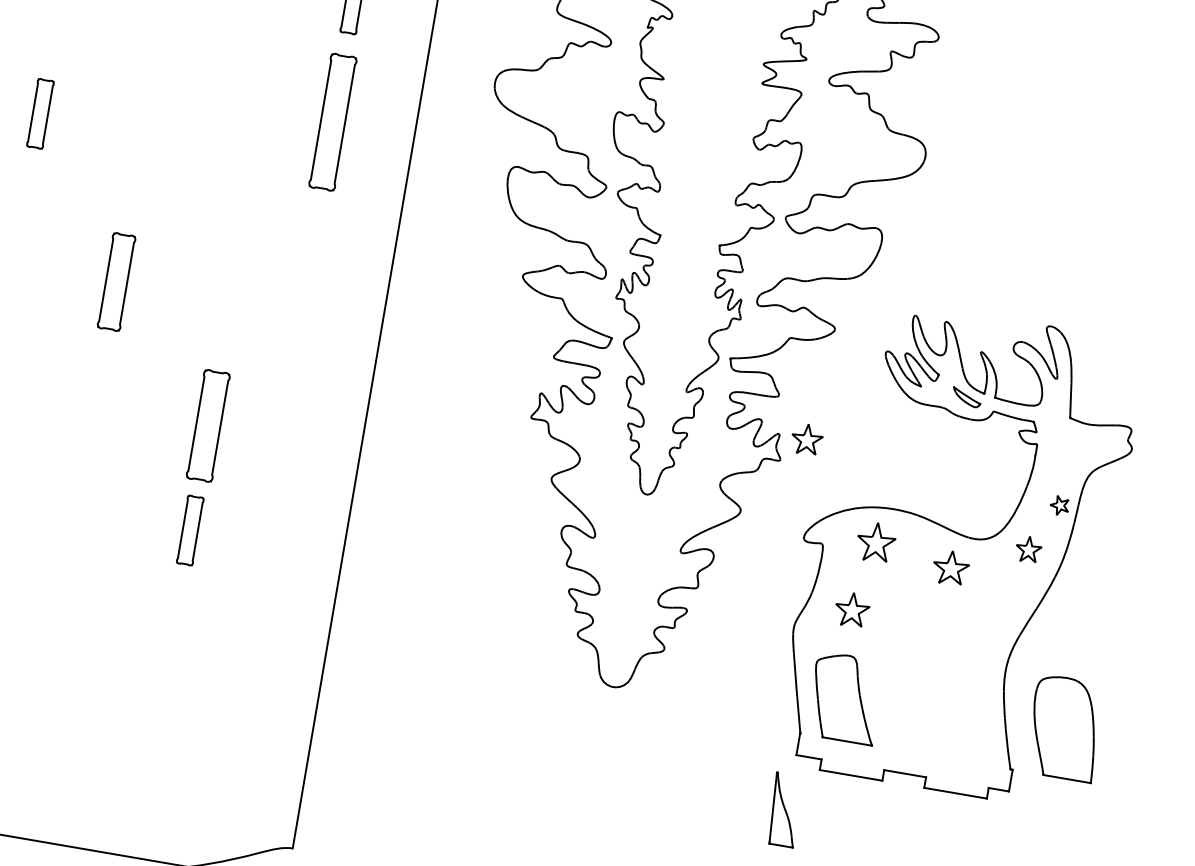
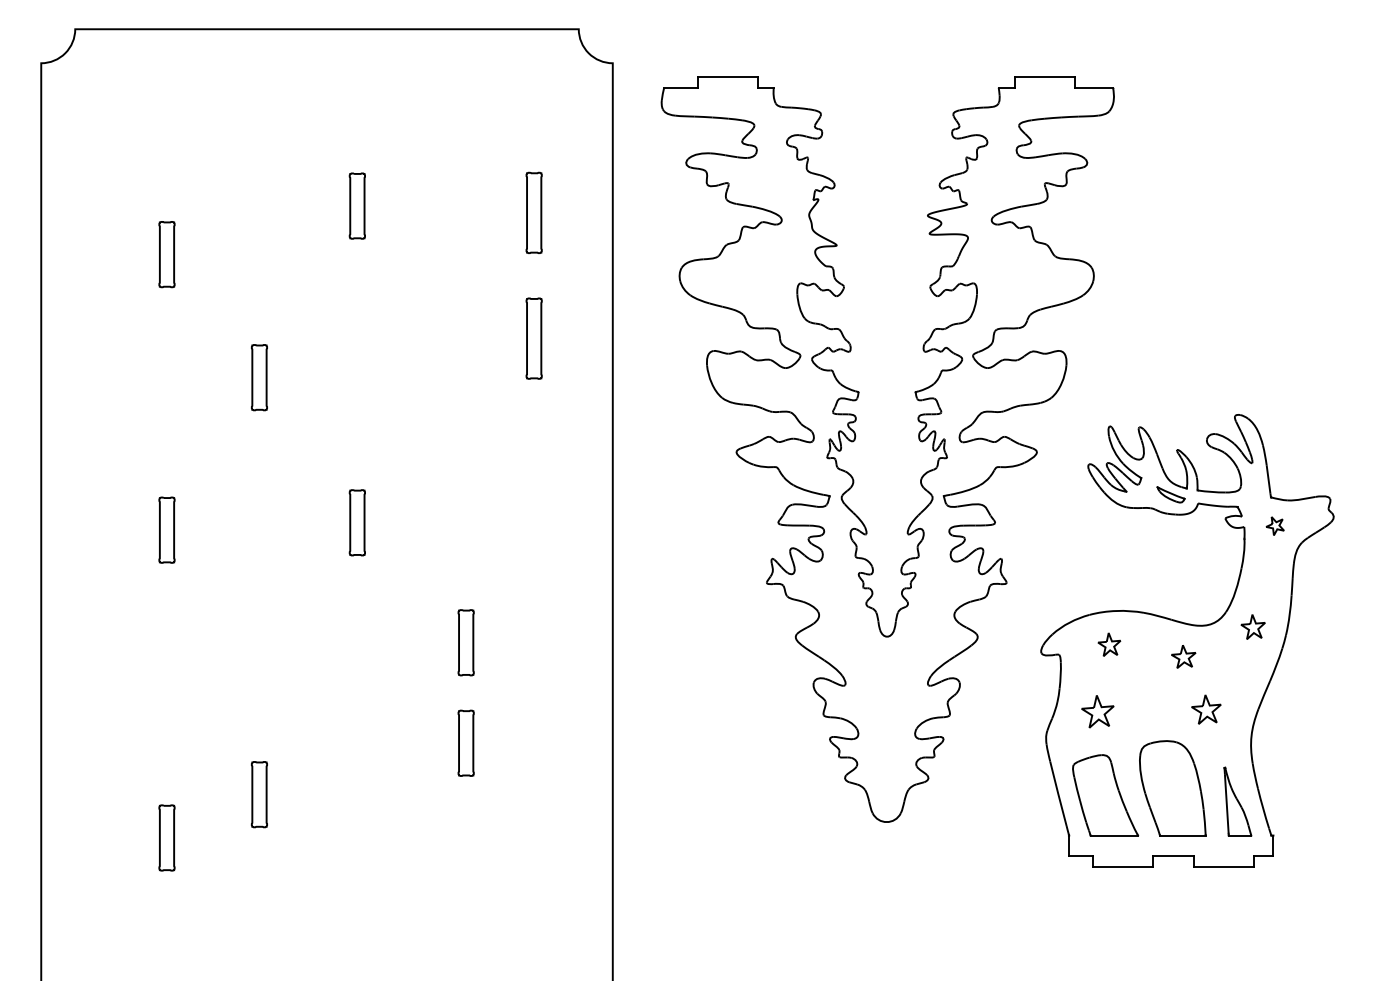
part: (332, 121) -> (533, 338), size x0.62
part: (115, 281) -> (356, 522), size x0.71
part: (207, 425) -> (465, 642), size x0.62
part: (807, 439) -> (1206, 709), moved
part: (1059, 504) -> (1274, 525), moved
part: (876, 542) -> (1109, 644), size x0.62
part: (951, 567) -> (1183, 656), size x0.71
part: (1064, 728) -> (1172, 788), moved
part: (784, 809) -> (1237, 801), moved

